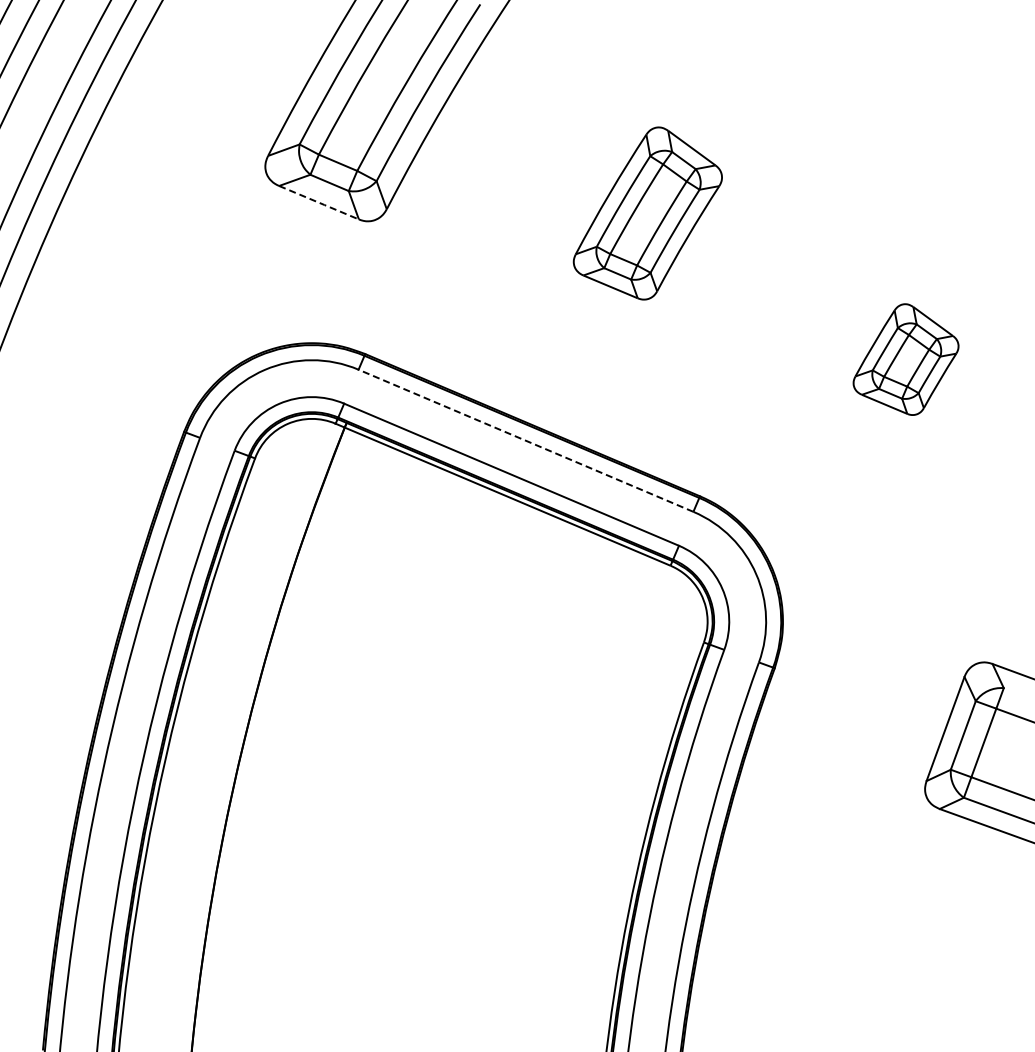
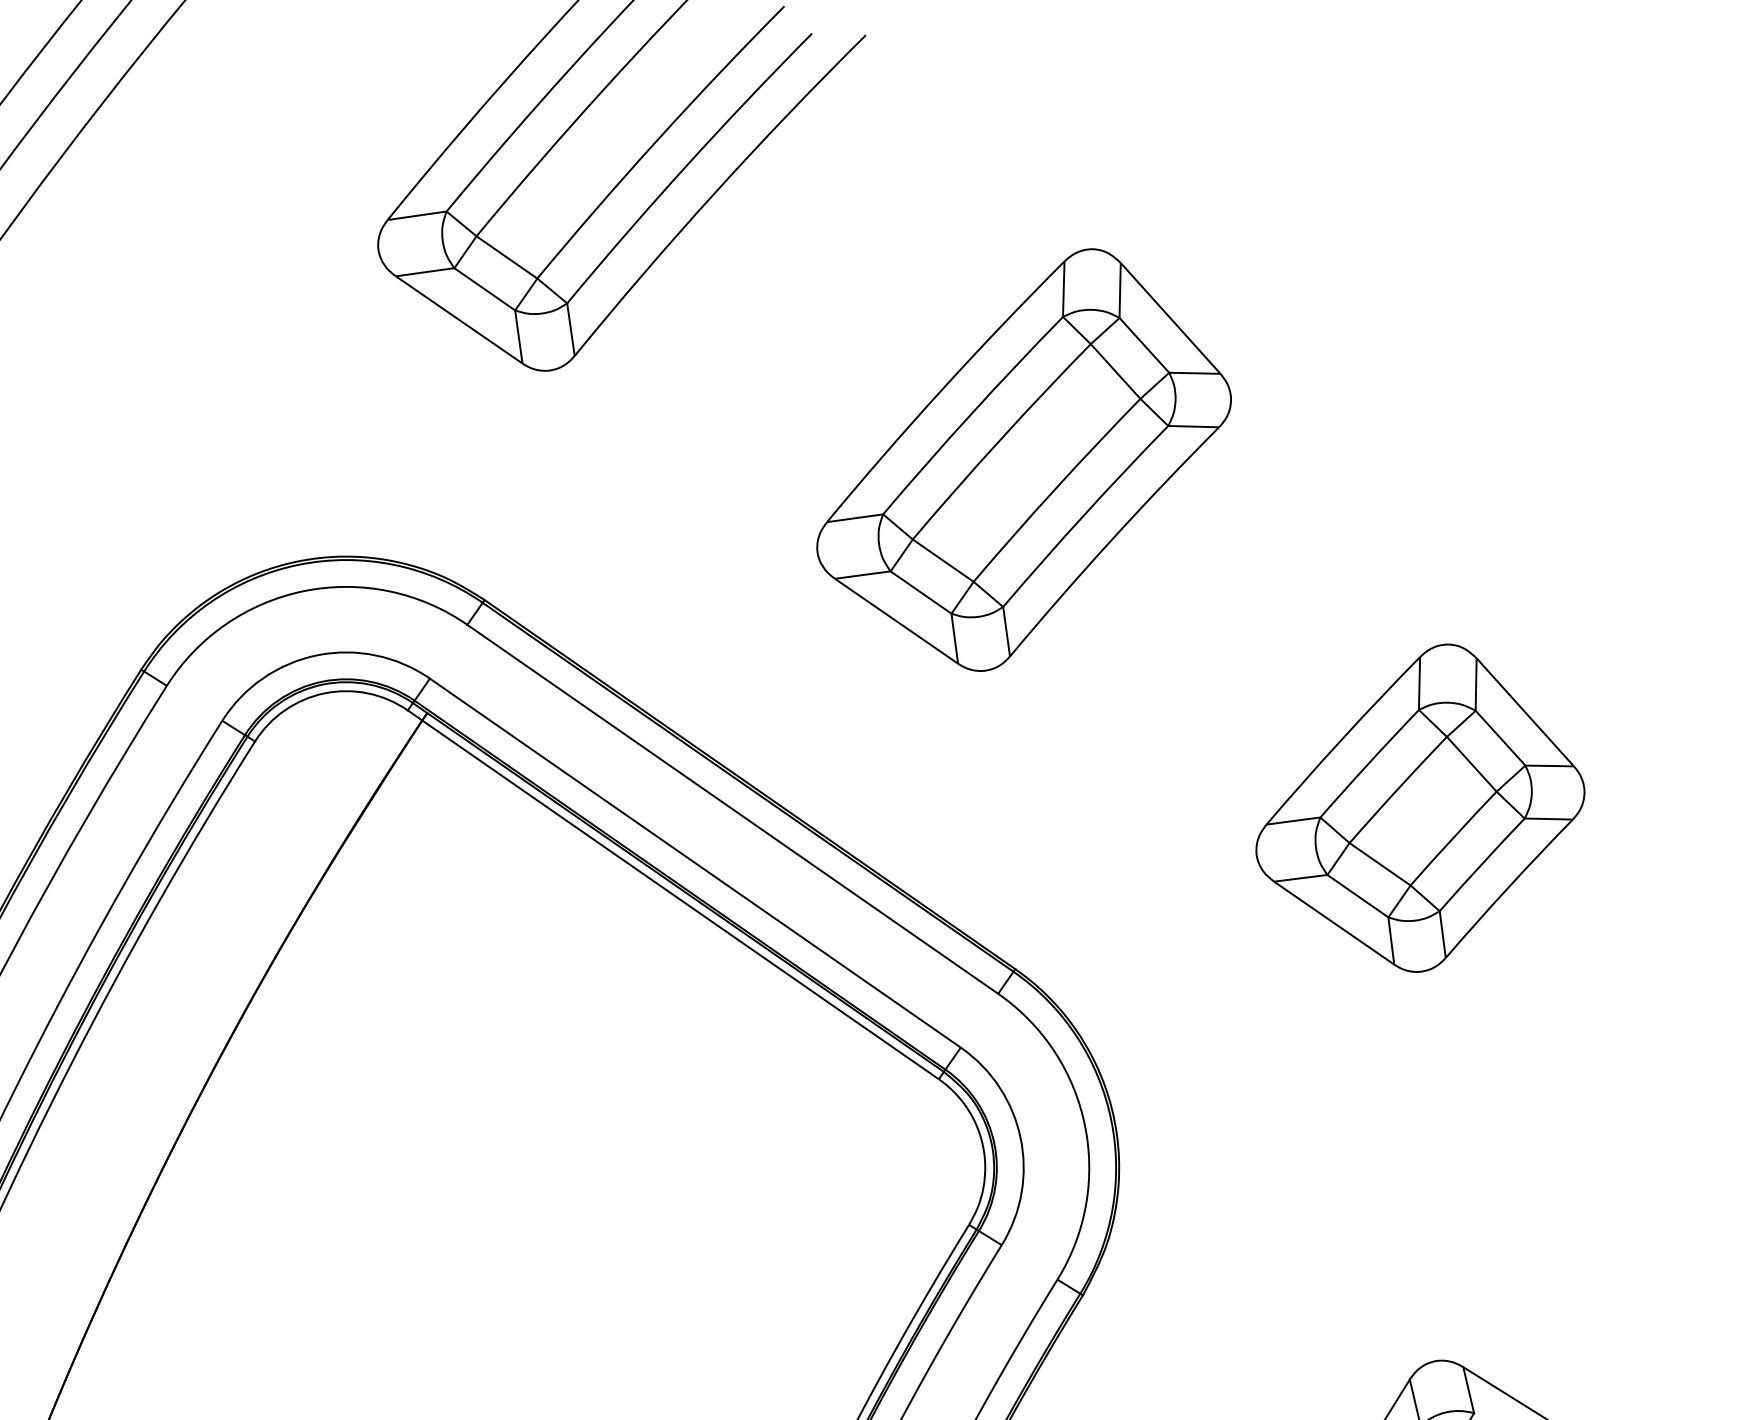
line: (319, 203) -> (459, 321), dashed -> solid
part: (647, 213) -> (1026, 458), size x1.43
part: (905, 359) -> (1422, 805), size x1.67
line: (526, 440) -> (733, 808), dashed -> solid

